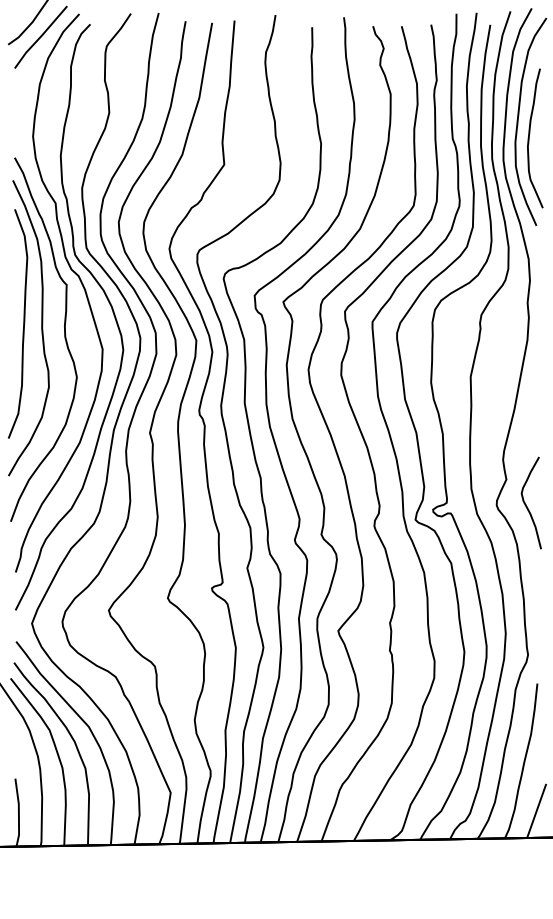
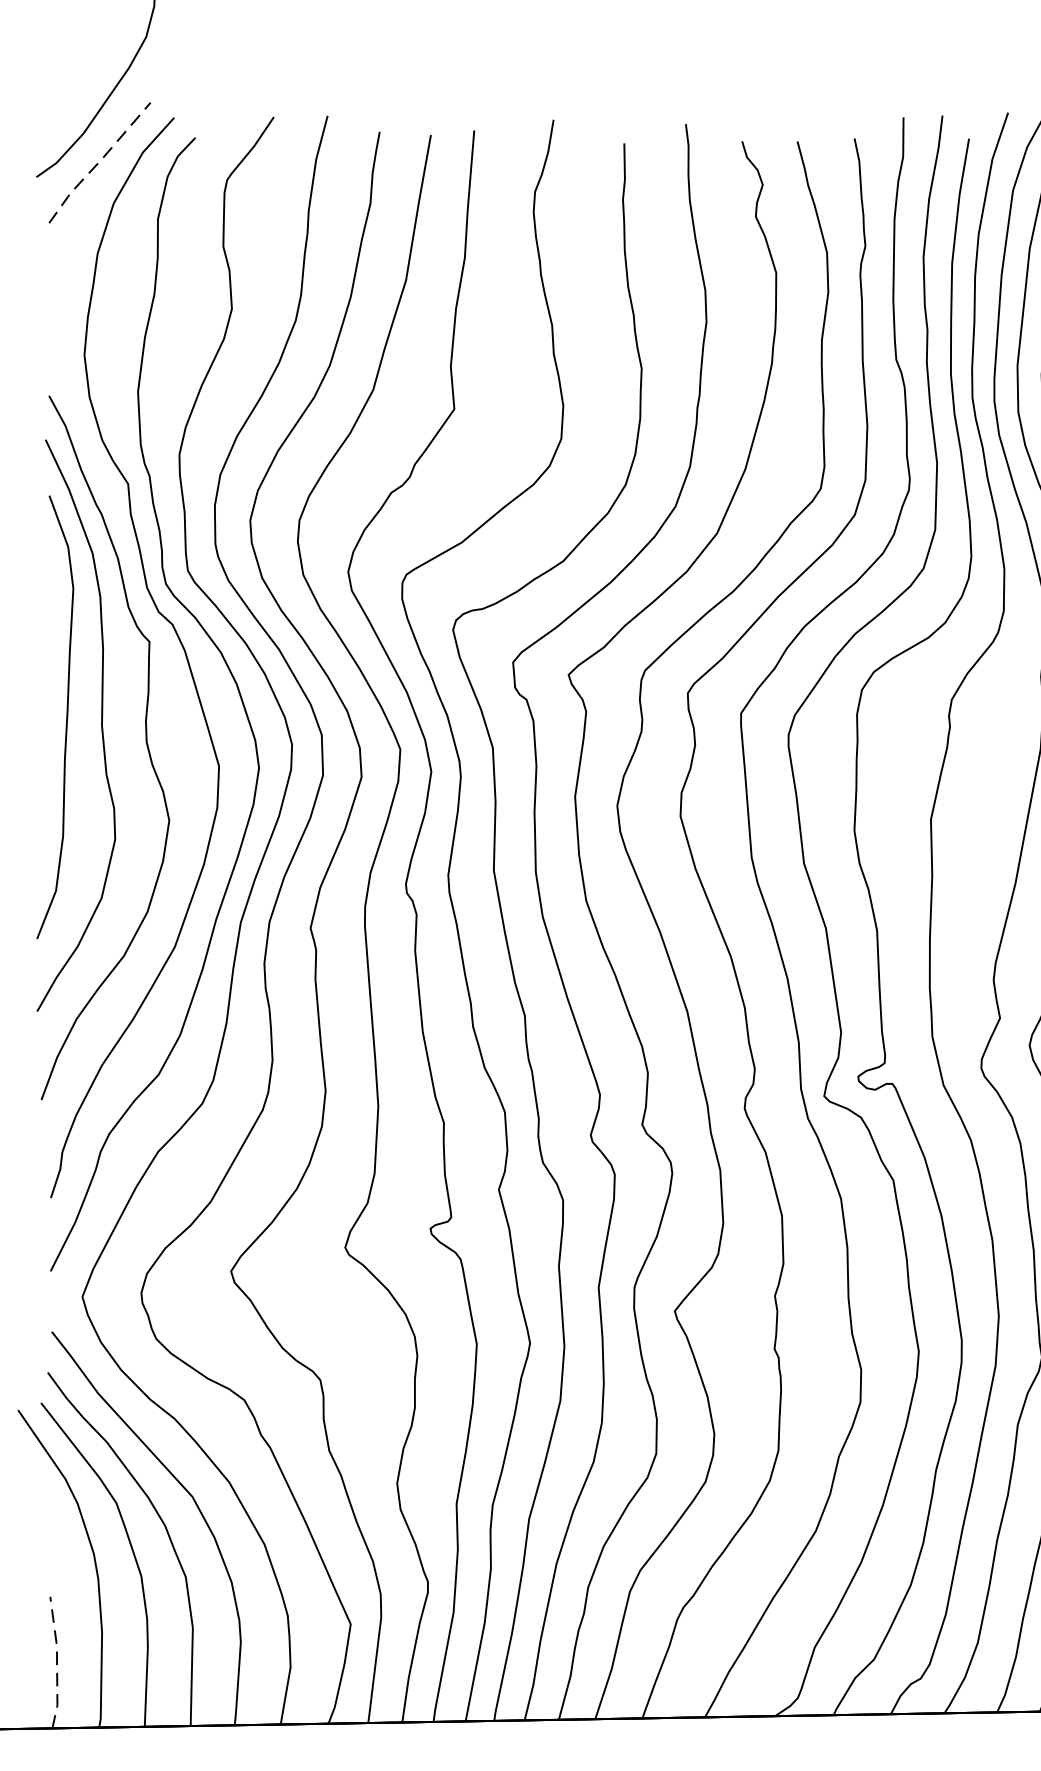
line: (40, 37) -> (98, 163), solid -> dashed
line: (18, 812) -> (56, 1662), solid -> dashed

